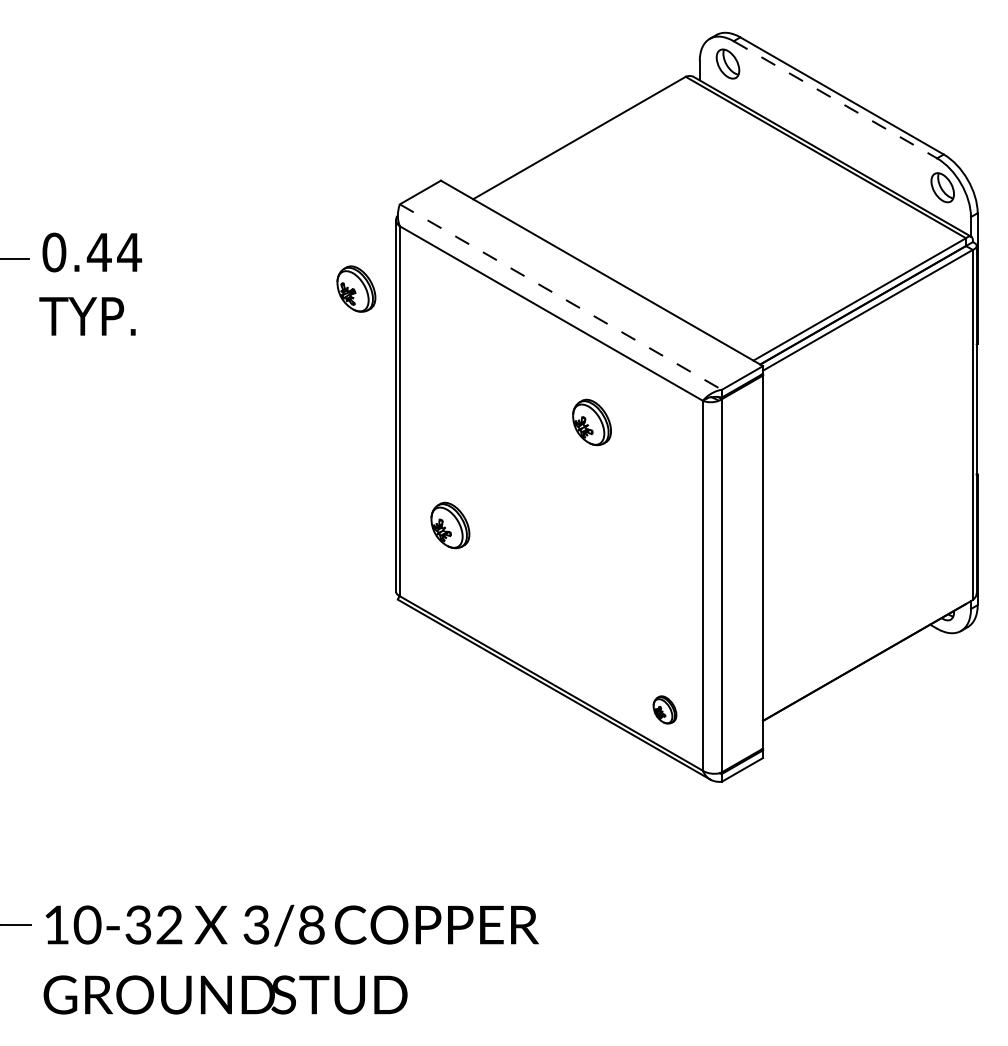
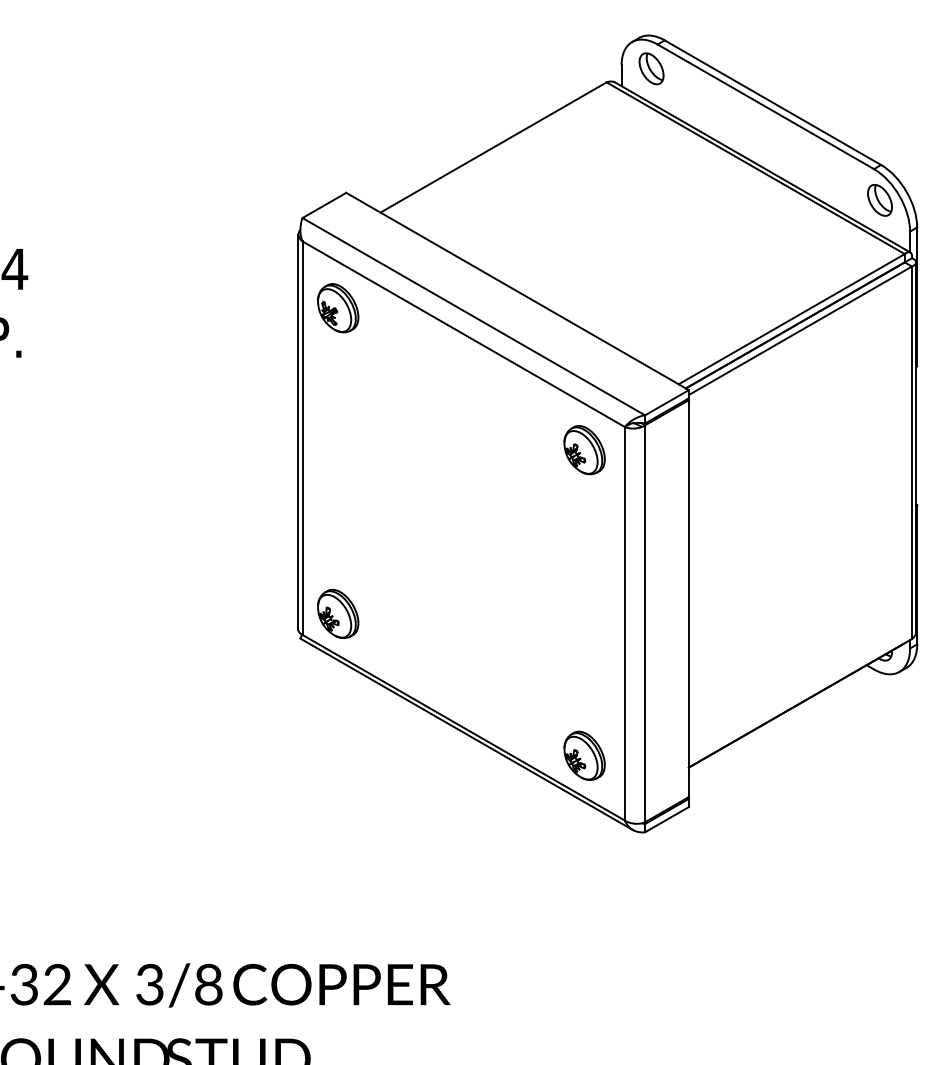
line: (835, 100) -> (765, 107), dashed -> solid
part: (356, 288) -> (338, 307), moved
line: (560, 297) -> (473, 317), dashed -> solid
part: (591, 422) -> (584, 450), moved
part: (450, 525) -> (338, 613), moved
part: (664, 709) -> (584, 755), size x1.67

